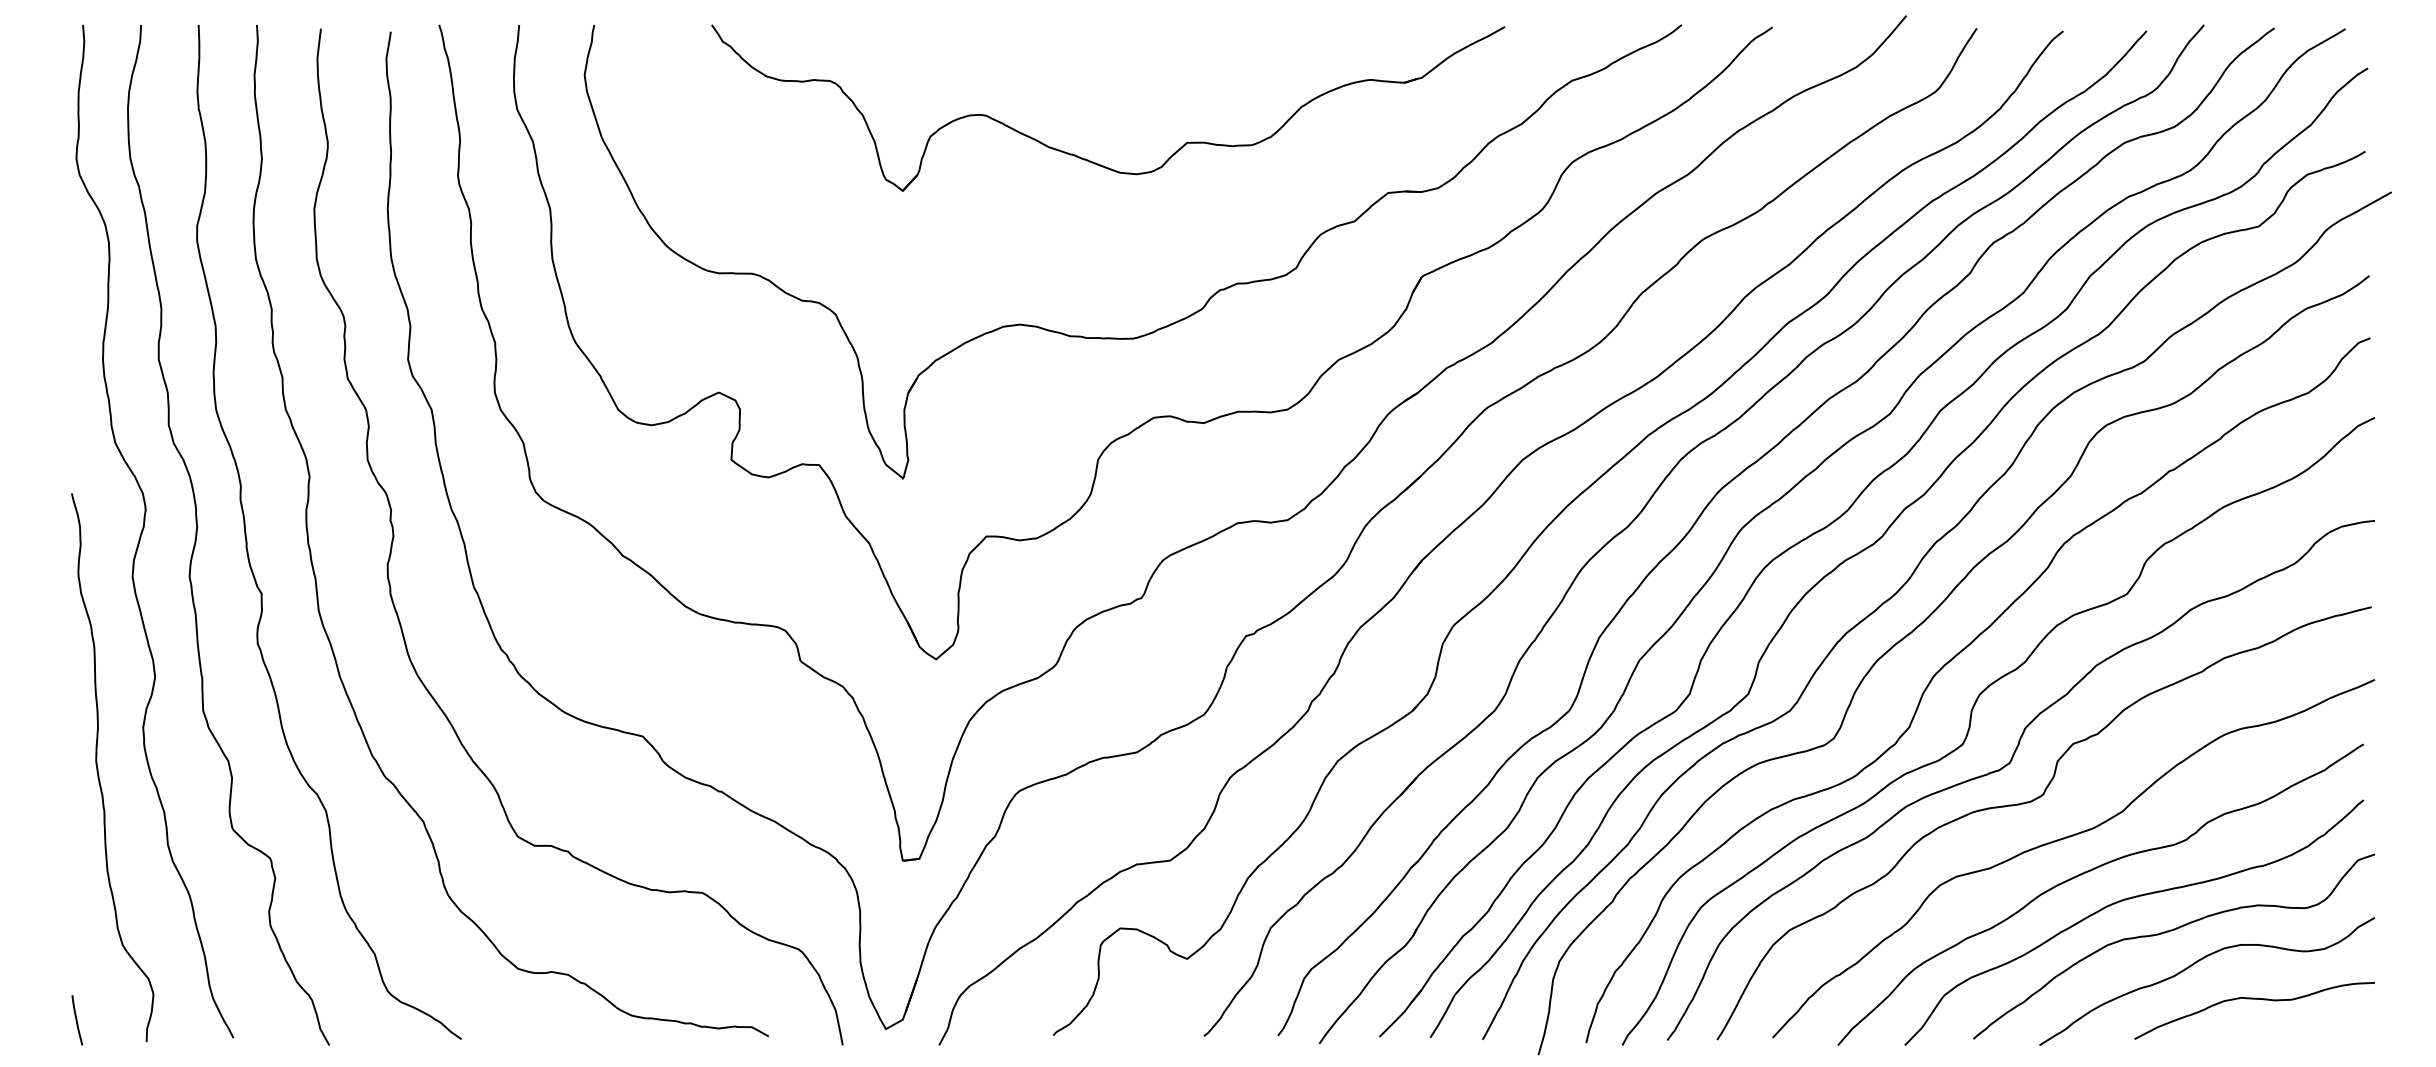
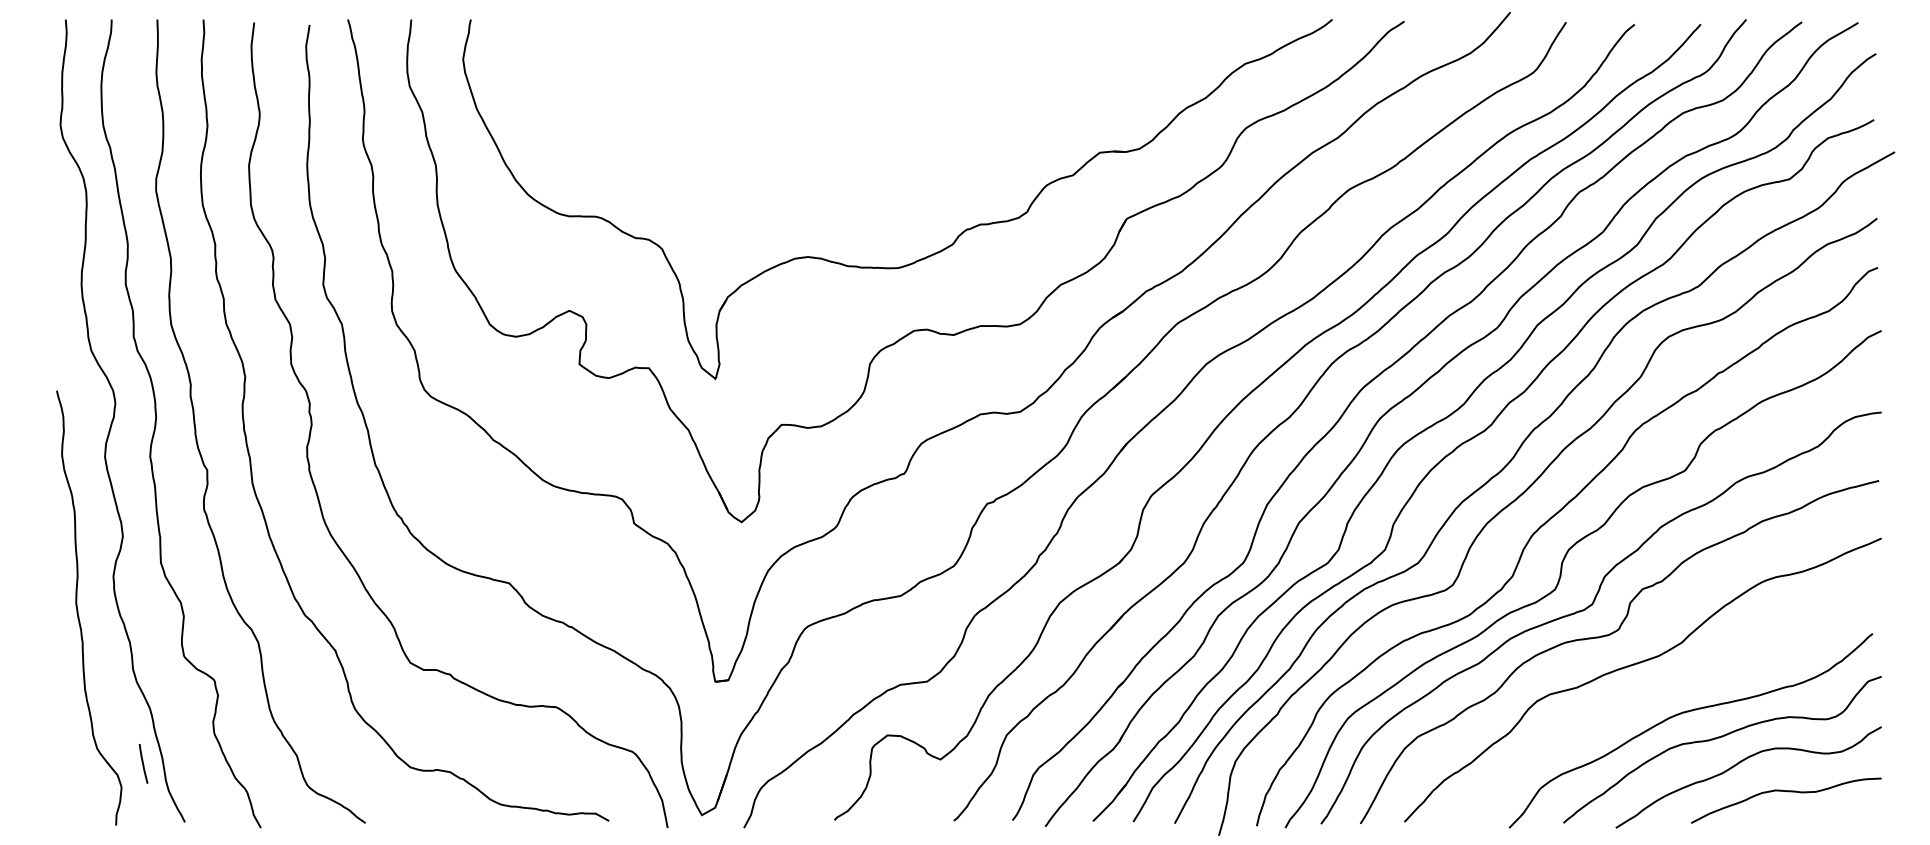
part: (1088, 159) -> (862, 126), removed
curve: (2093, 870) -> (1658, 689), removed
line: (77, 1020) -> (143, 763), moved

